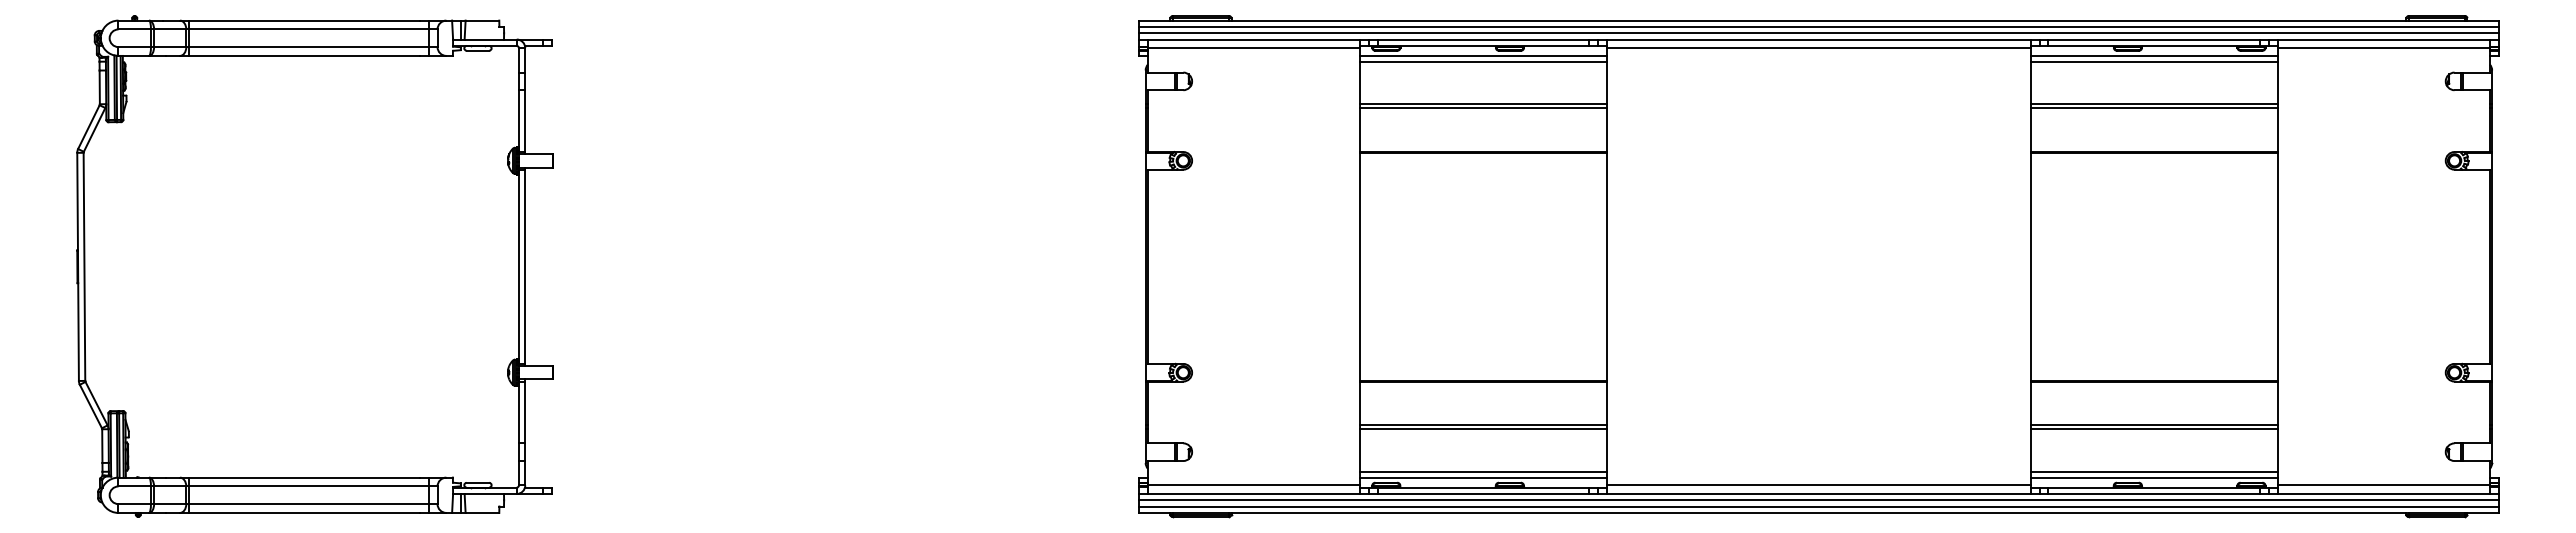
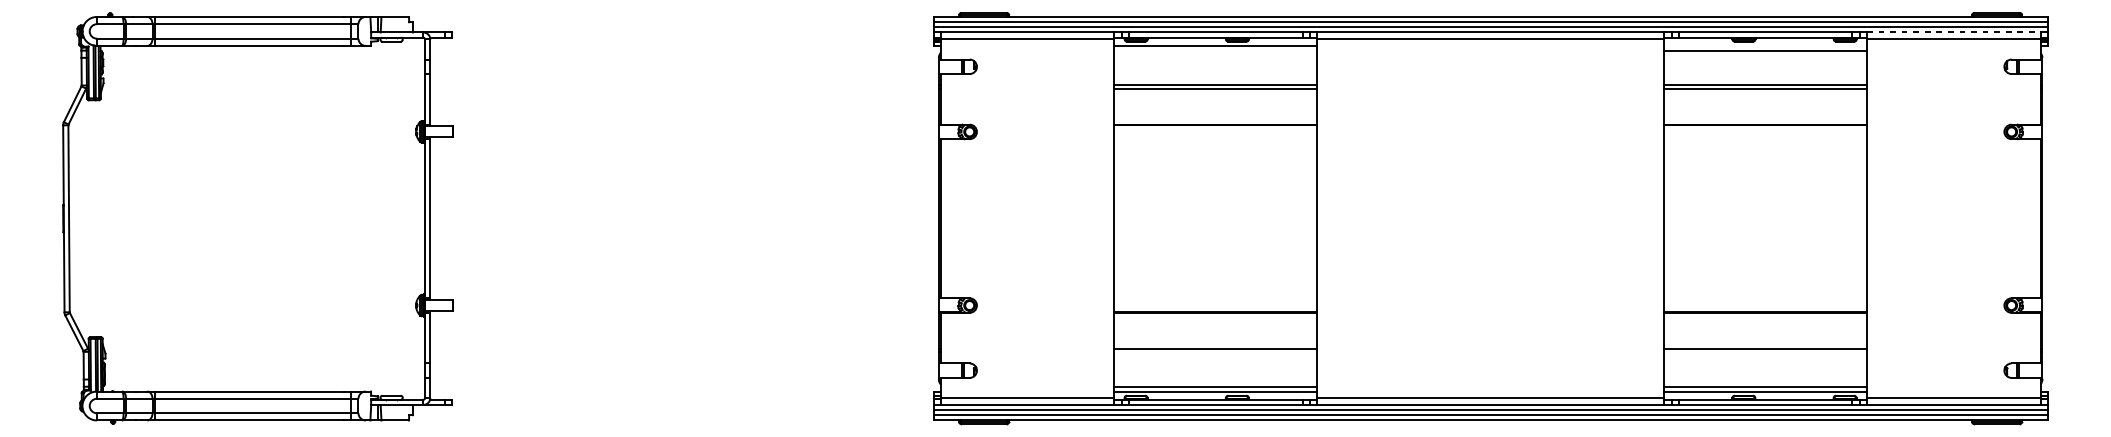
line: (2383, 39) -> (1953, 32), solid -> dashed
line: (2154, 55) -> (1765, 45), removed
line: (1483, 61) -> (1215, 50), removed
line: (1483, 429) -> (1215, 352), removed
line: (2154, 429) -> (1765, 352), removed

